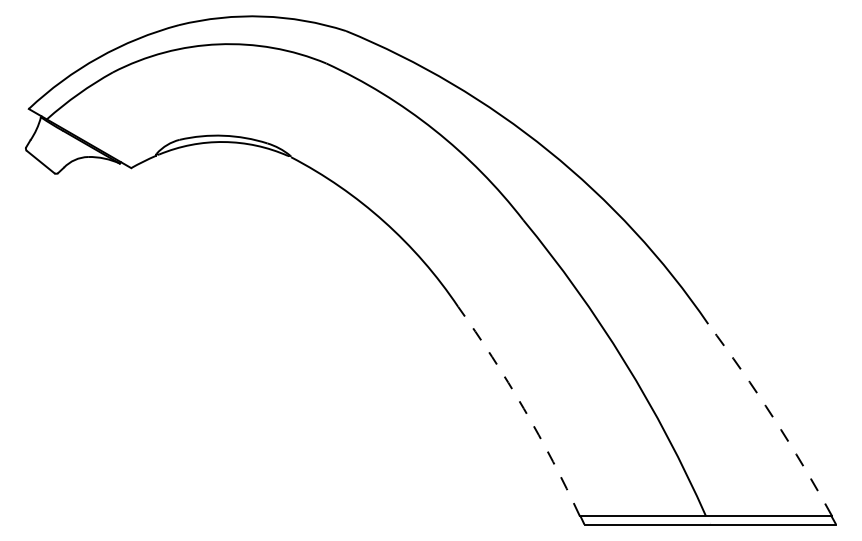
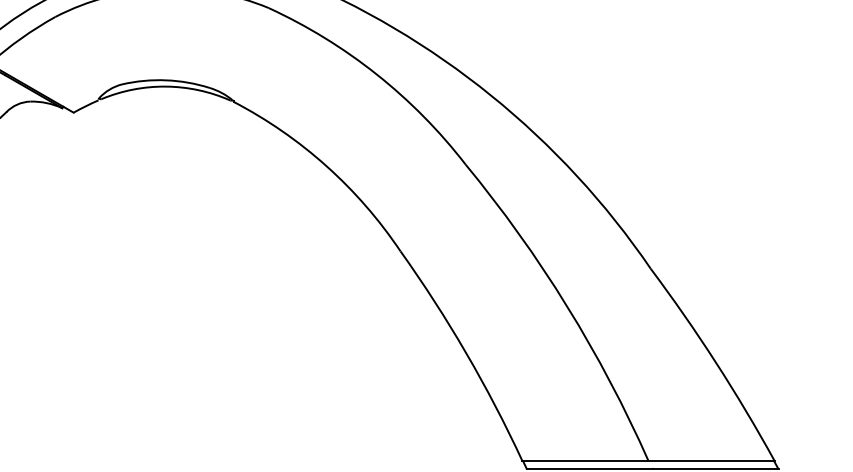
arc: (523, 408) -> (465, 353), dashed -> solid
arc: (773, 417) -> (715, 362), dashed -> solid

